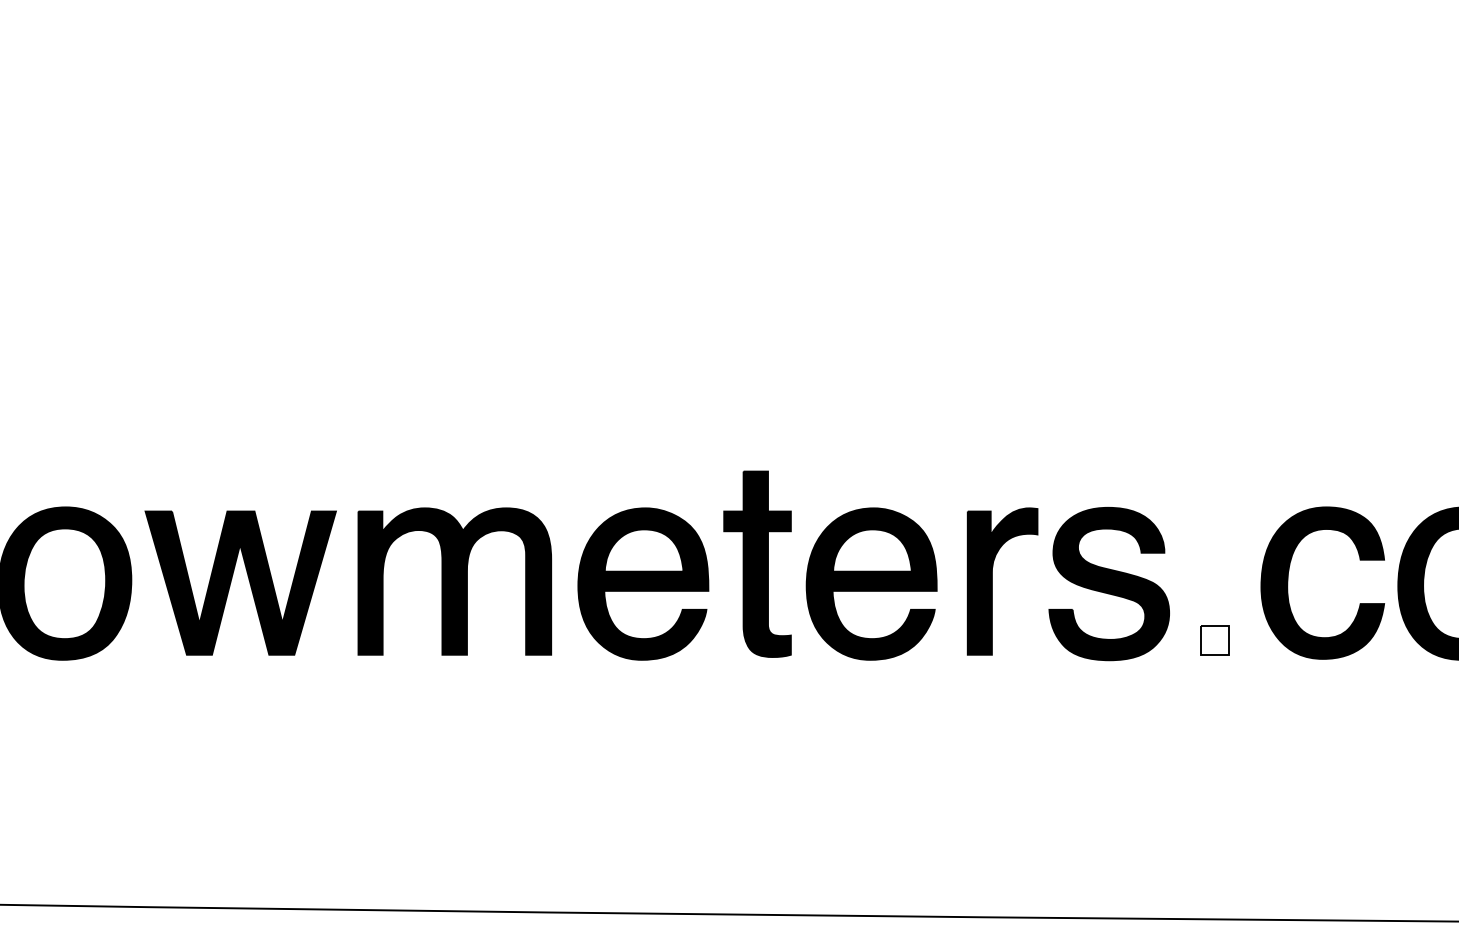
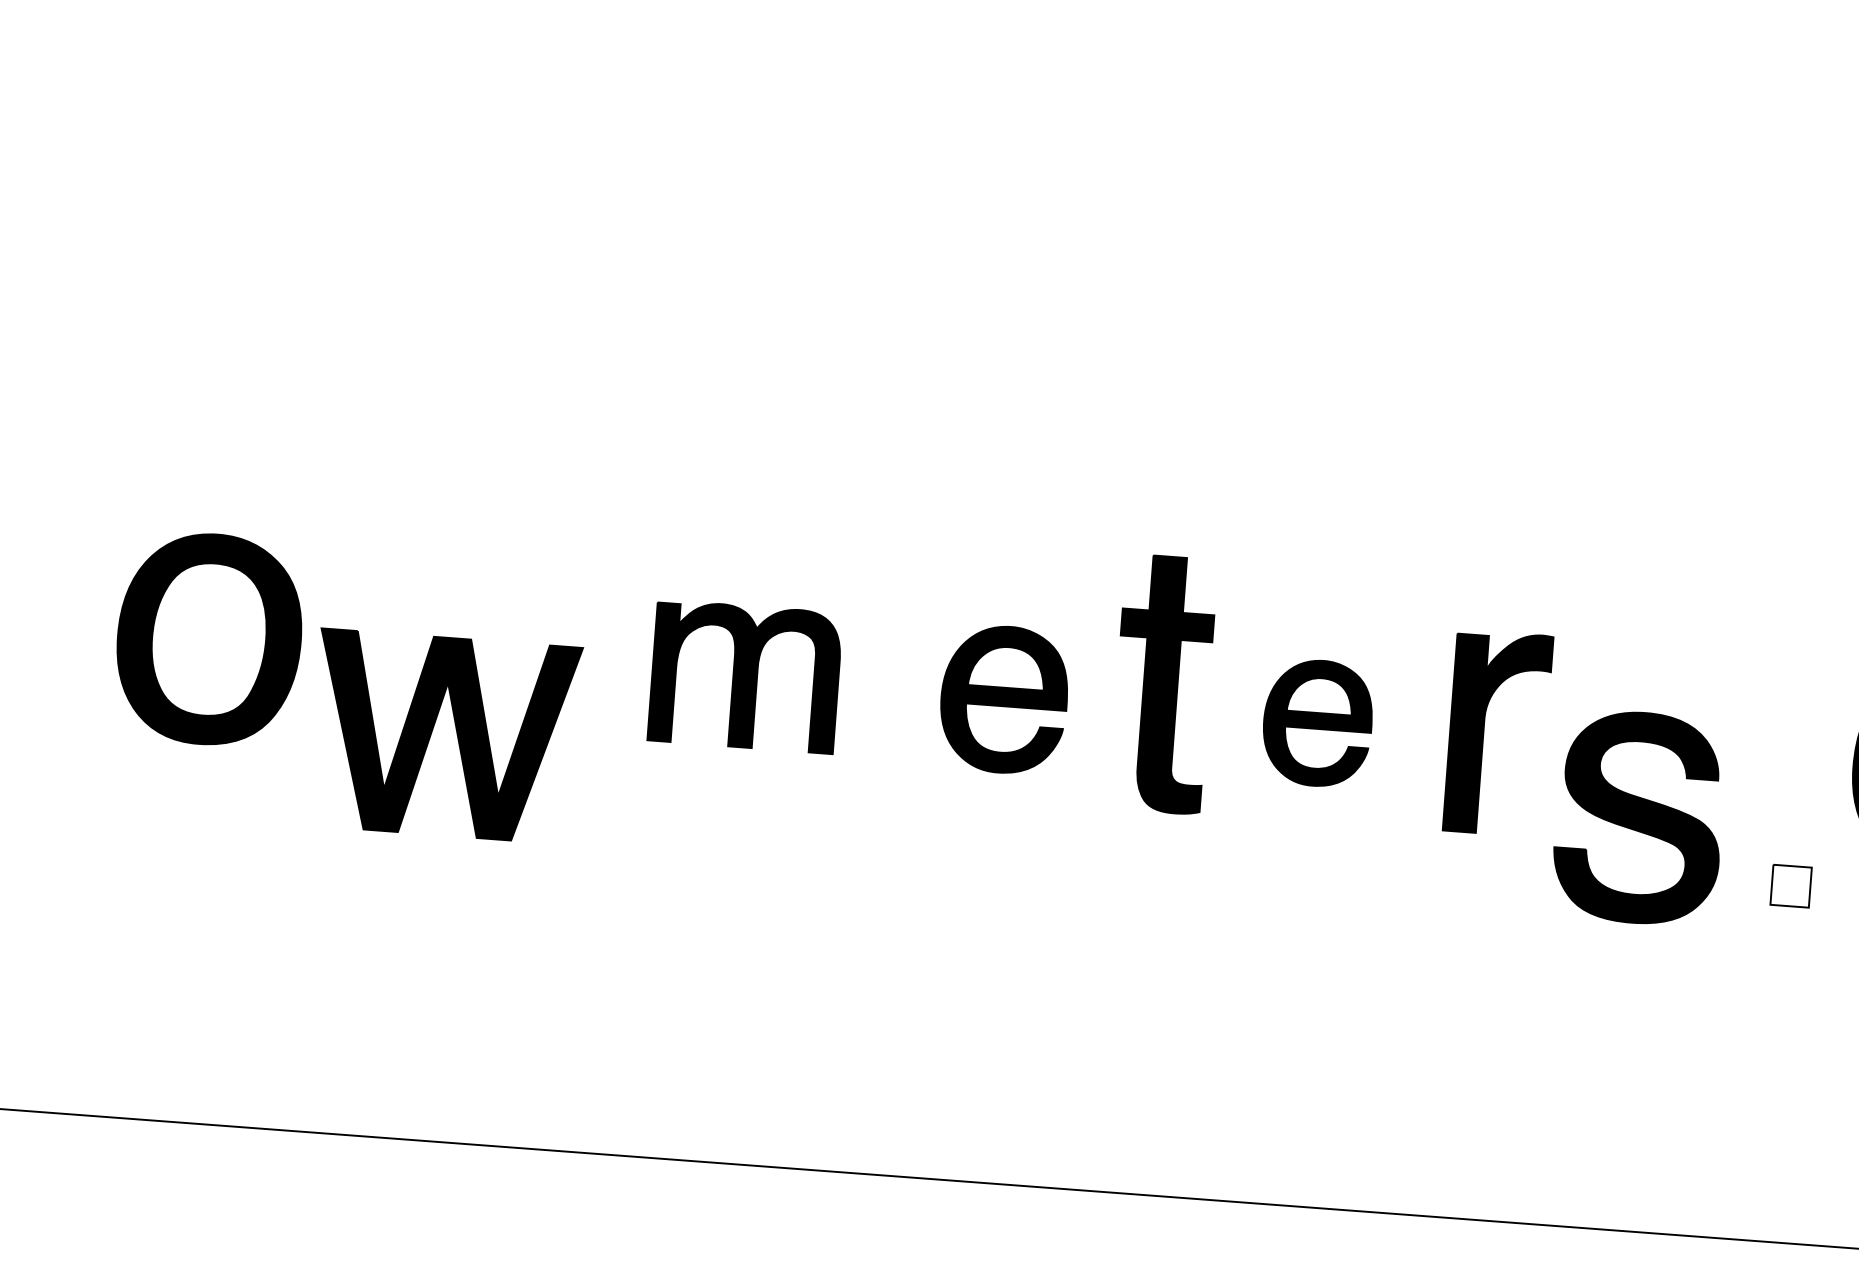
part: (248, 580) -> (455, 733), moved
part: (454, 581) -> (744, 676), size x0.7
part: (643, 583) -> (1004, 698), size x0.7
part: (871, 583) -> (1317, 722), size x0.6
part: (1108, 584) -> (1638, 818), moved
part: (1214, 640) -> (1790, 886), moved

